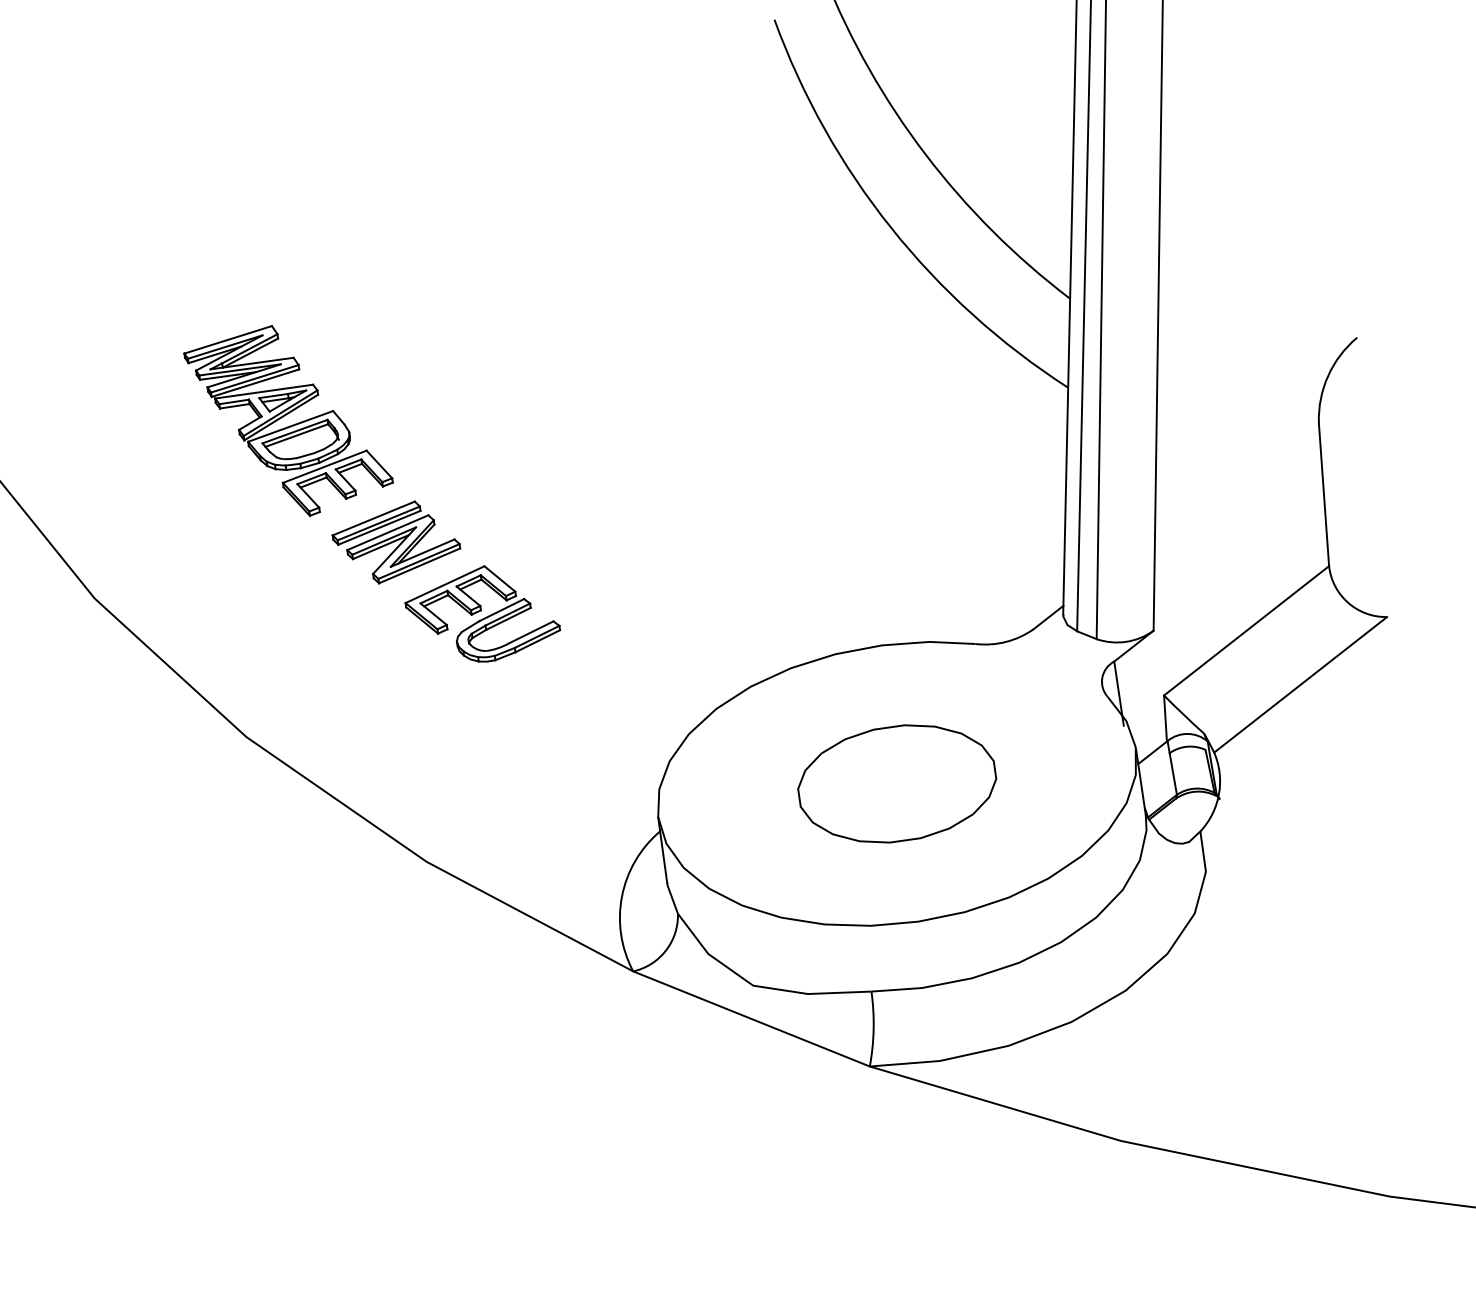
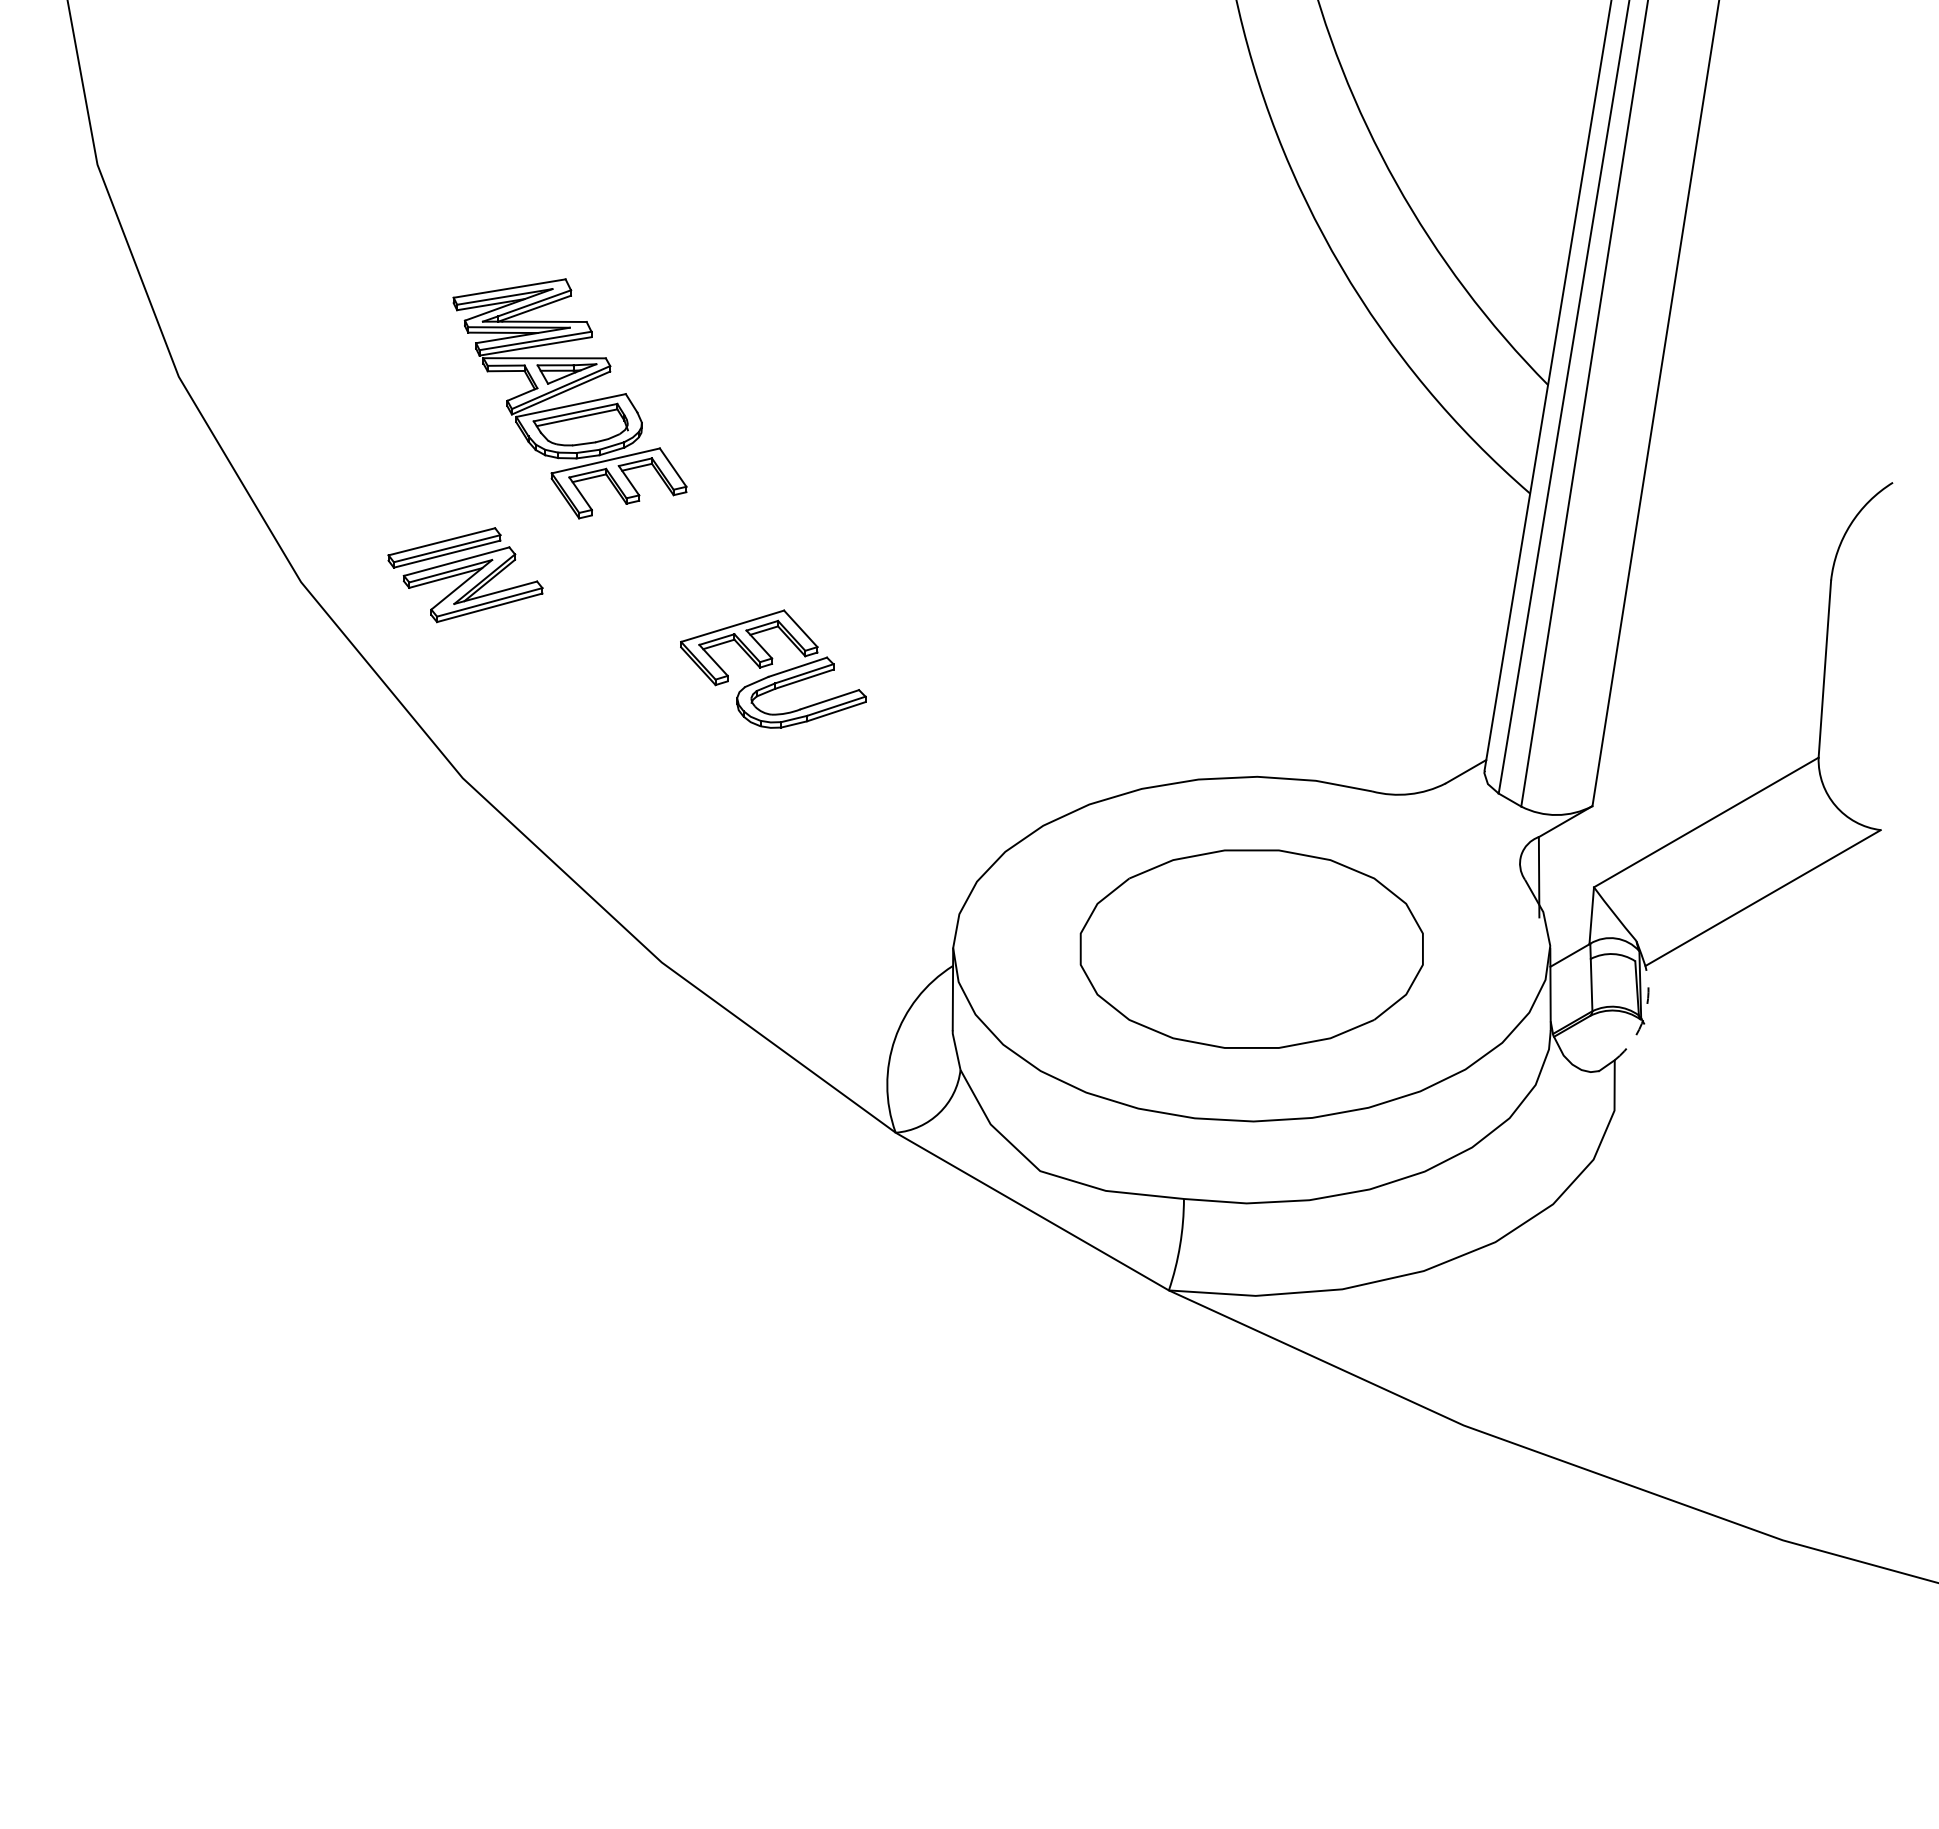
part: (396, 542) -> (465, 575), moved
part: (896, 783) -> (1251, 948), size x1.4
arc: (1219, 793) -> (1644, 1017), solid -> dashed

